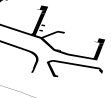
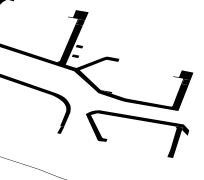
fill: (95, 77) -> (175, 142), added

